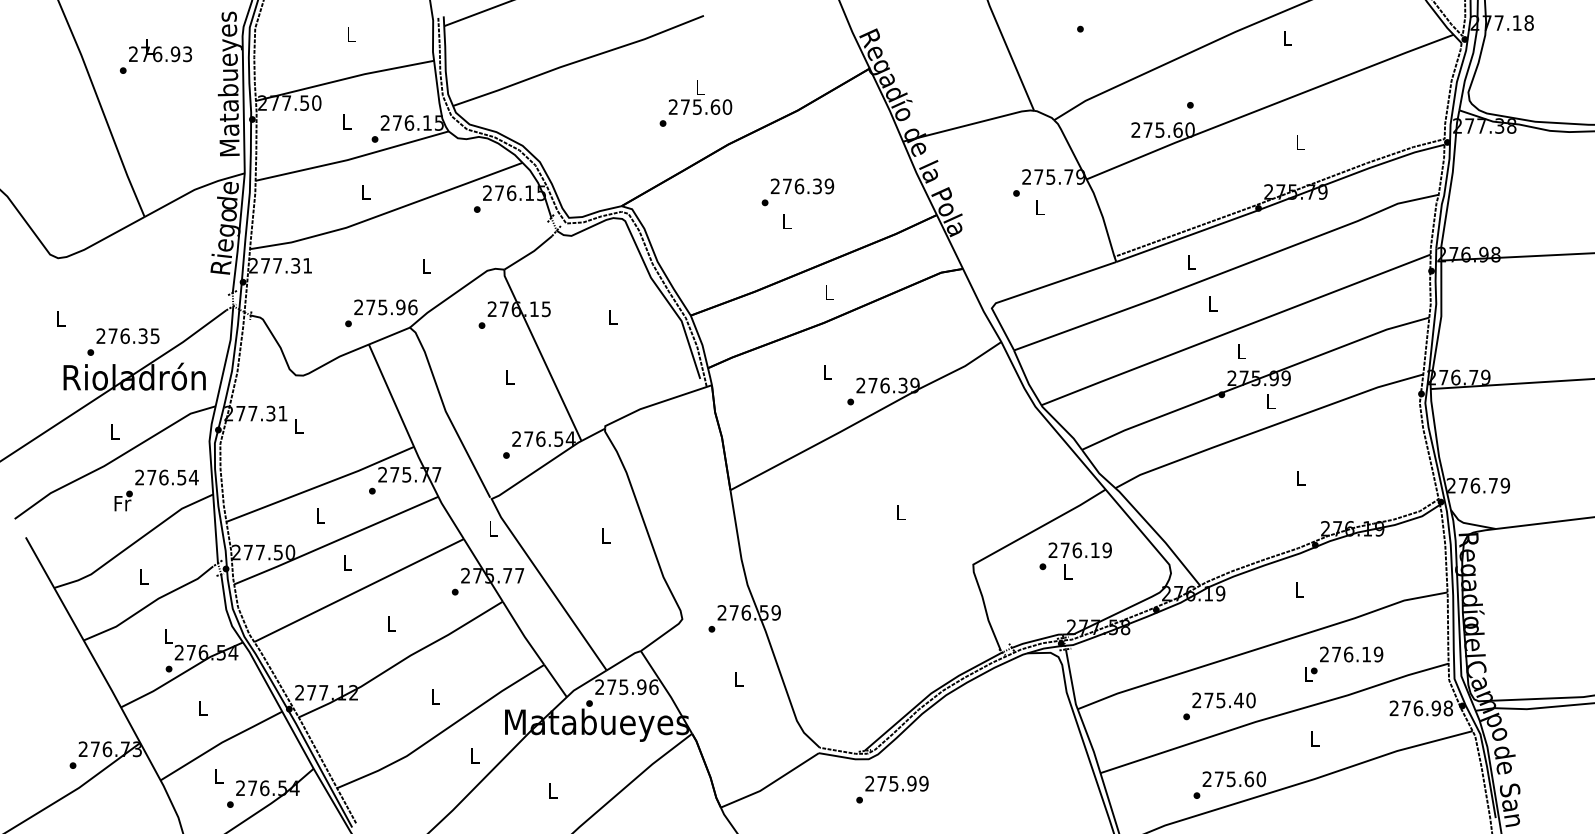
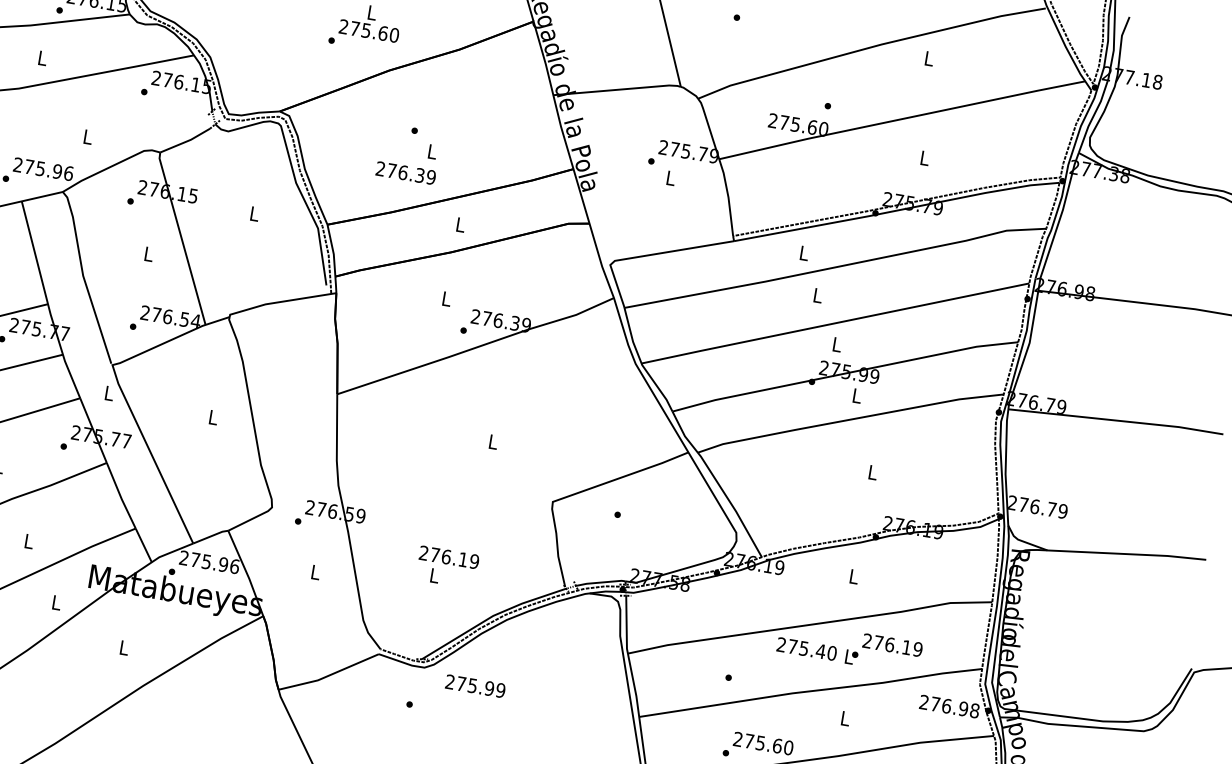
text: (802, 186) -> (406, 173), moved
text: (1079, 560) -> (446, 566), moved
text: (1223, 700) -> (806, 649), moved
text: (896, 783) -> (475, 685), moved

